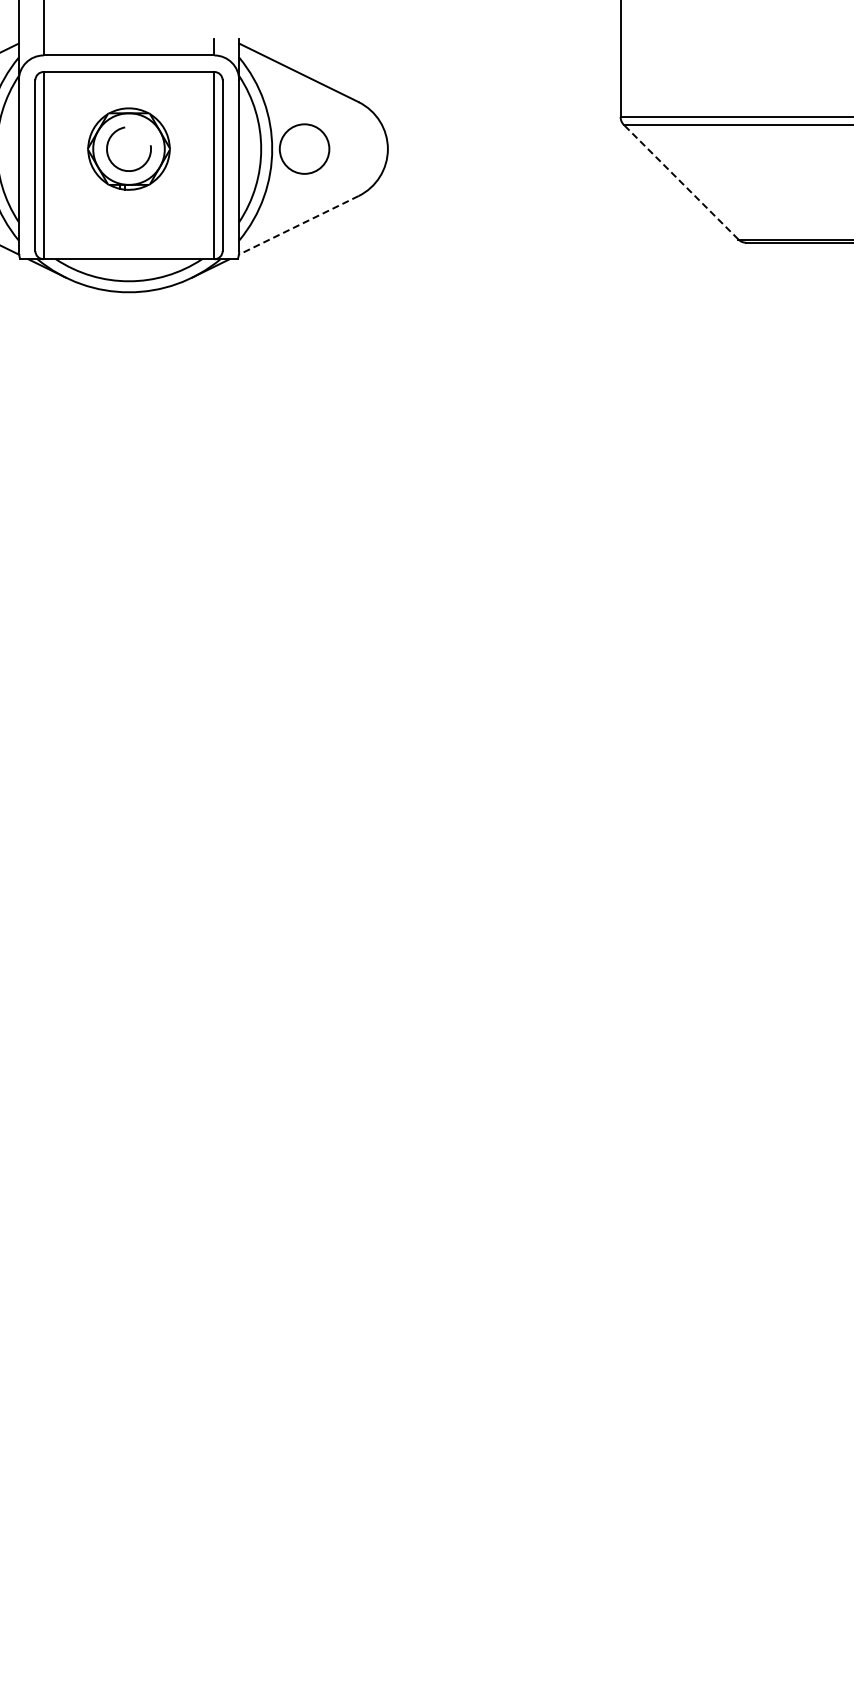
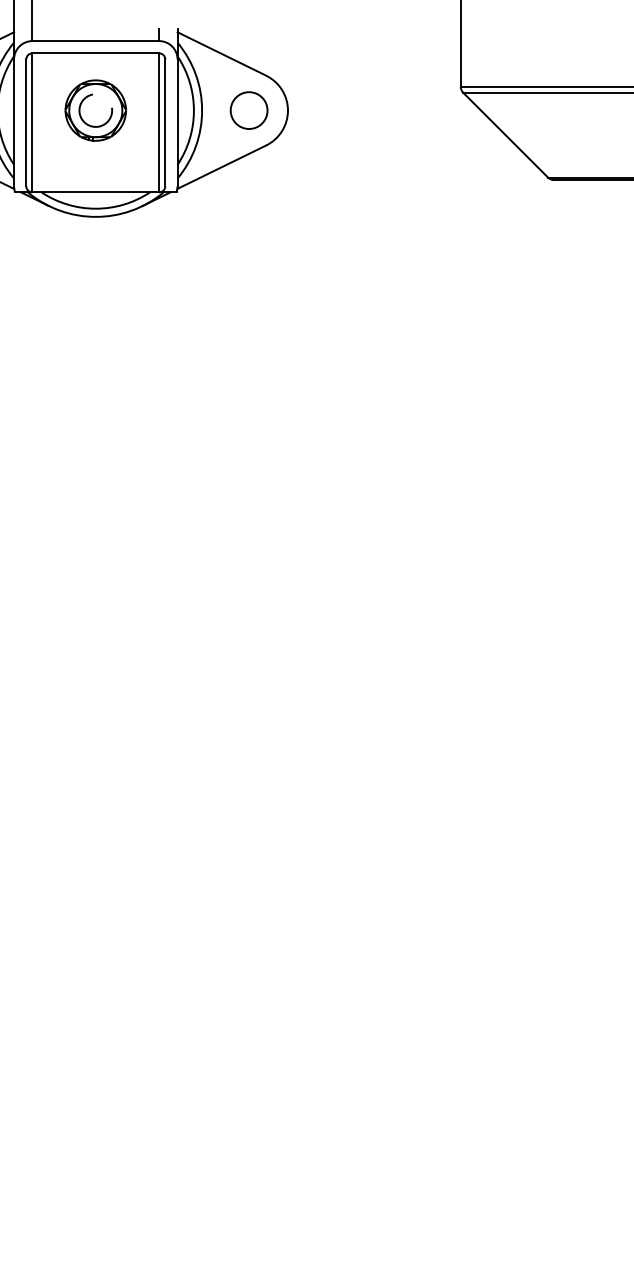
circle: (304, 148) -> (249, 110), moved
line: (680, 181) -> (505, 134), dashed -> solid
line: (298, 225) -> (221, 167), dashed -> solid

